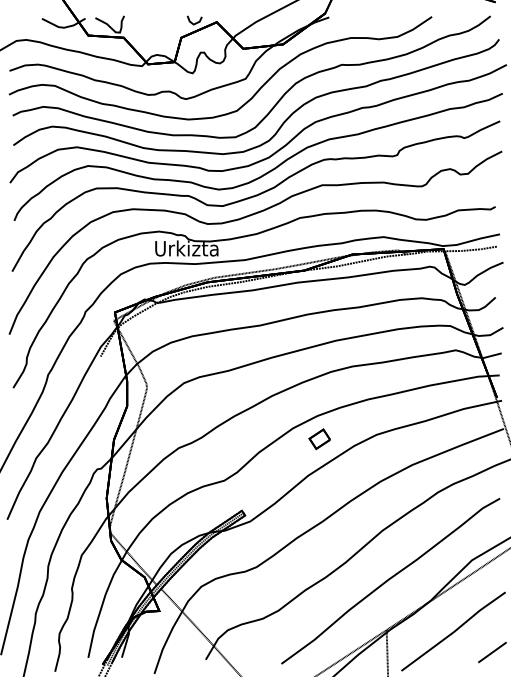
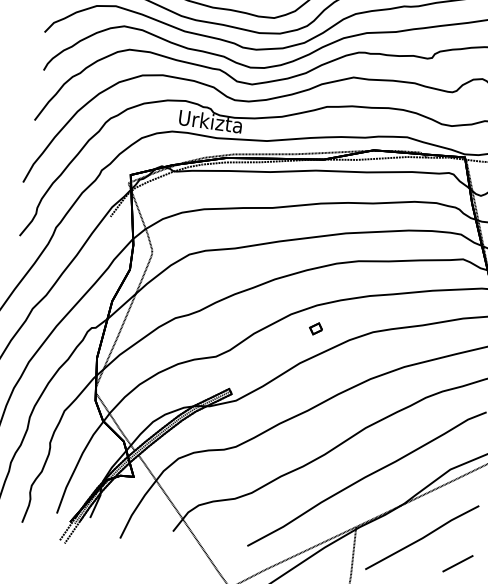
part: (319, 439) -> (315, 328), size x0.6

